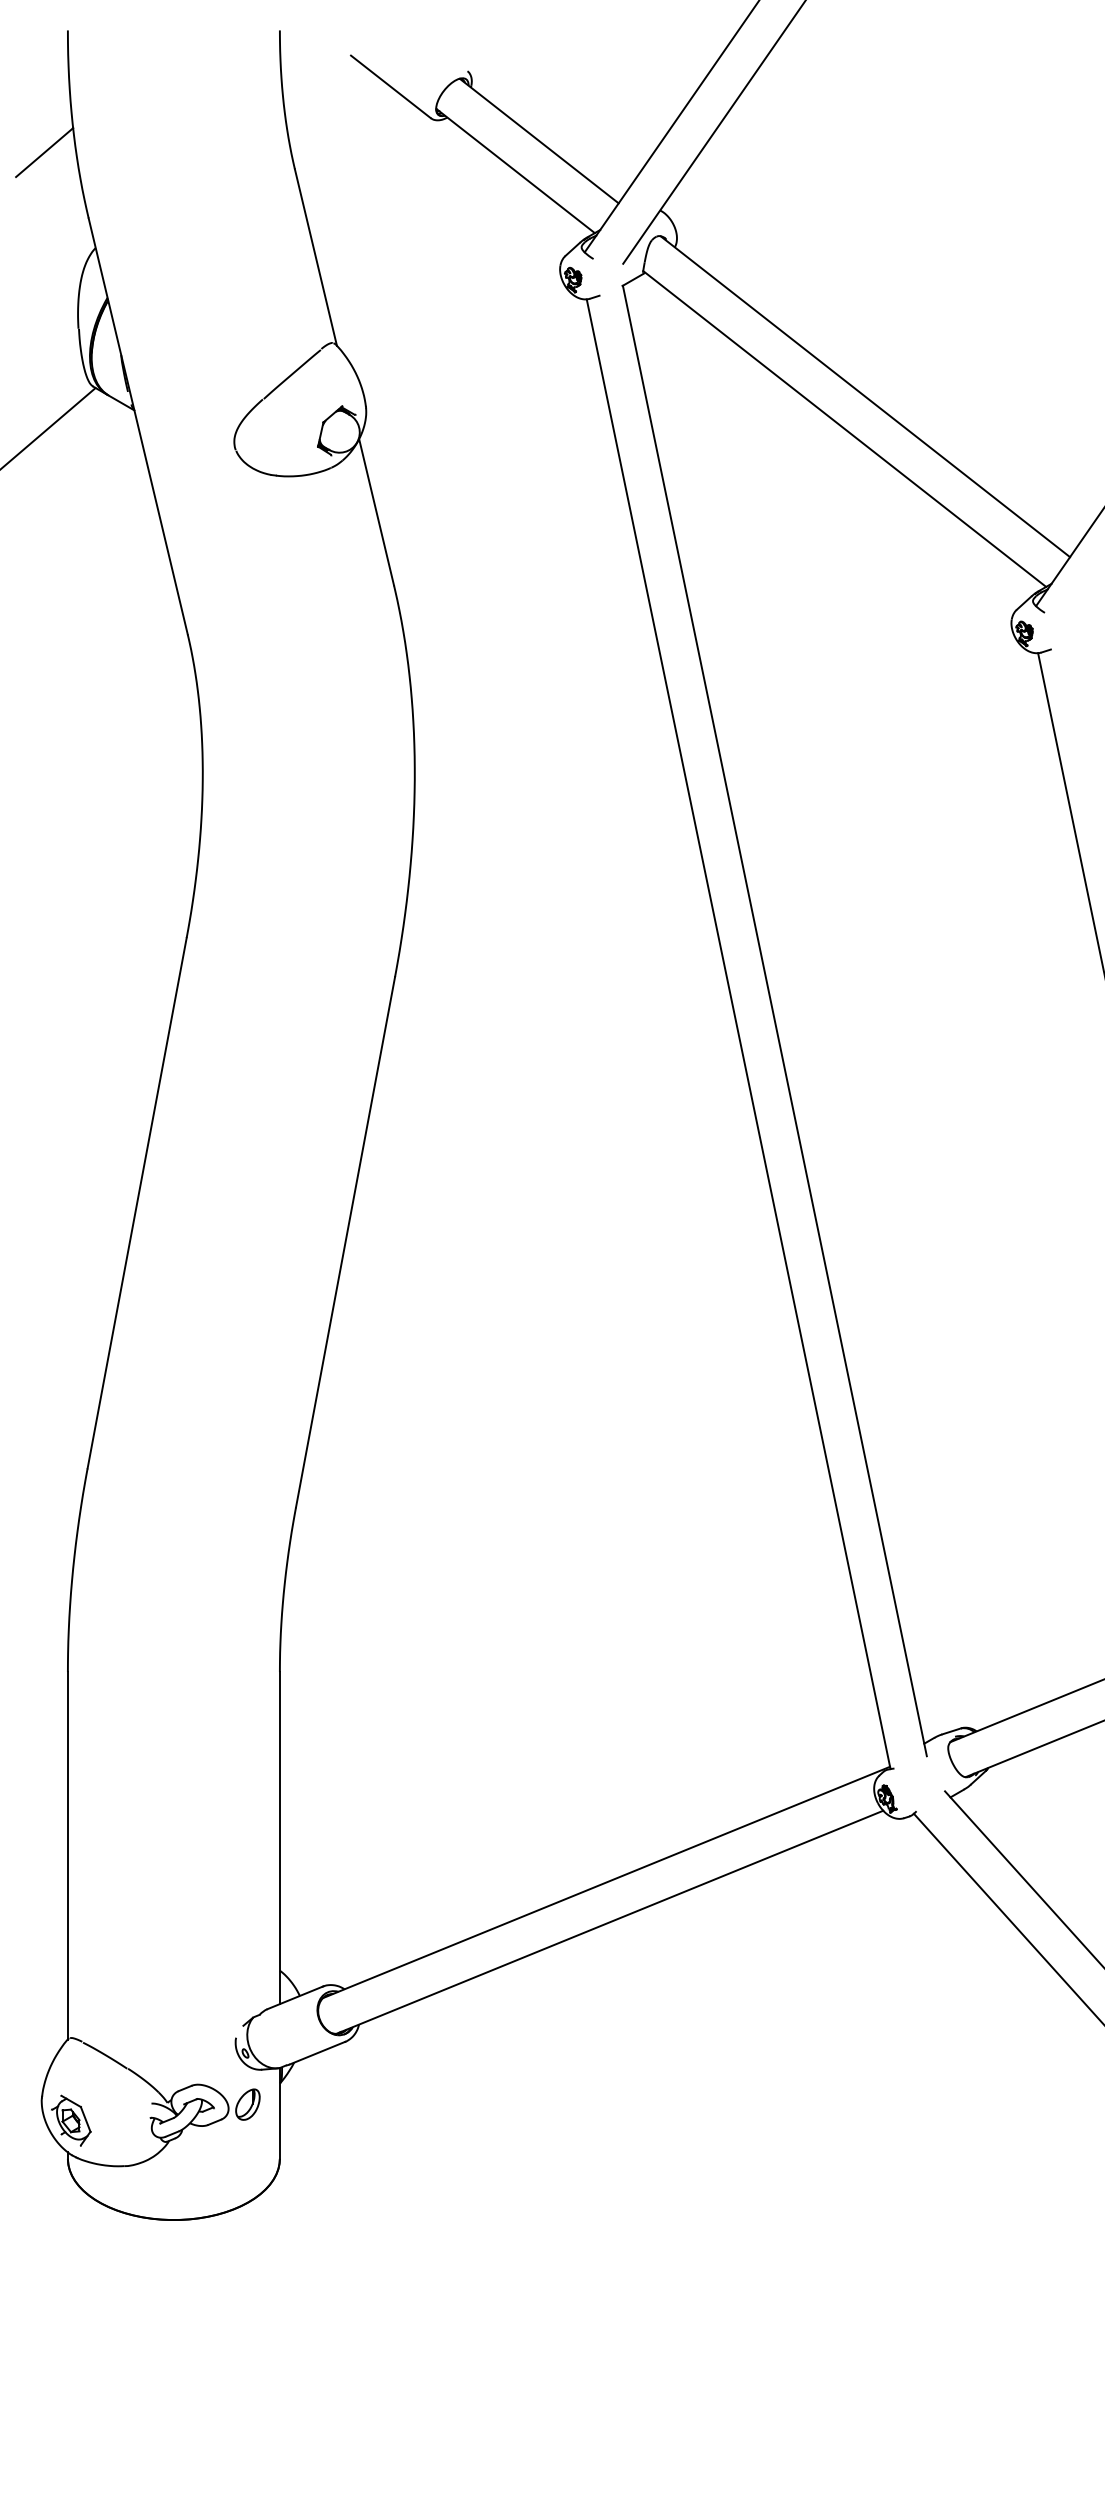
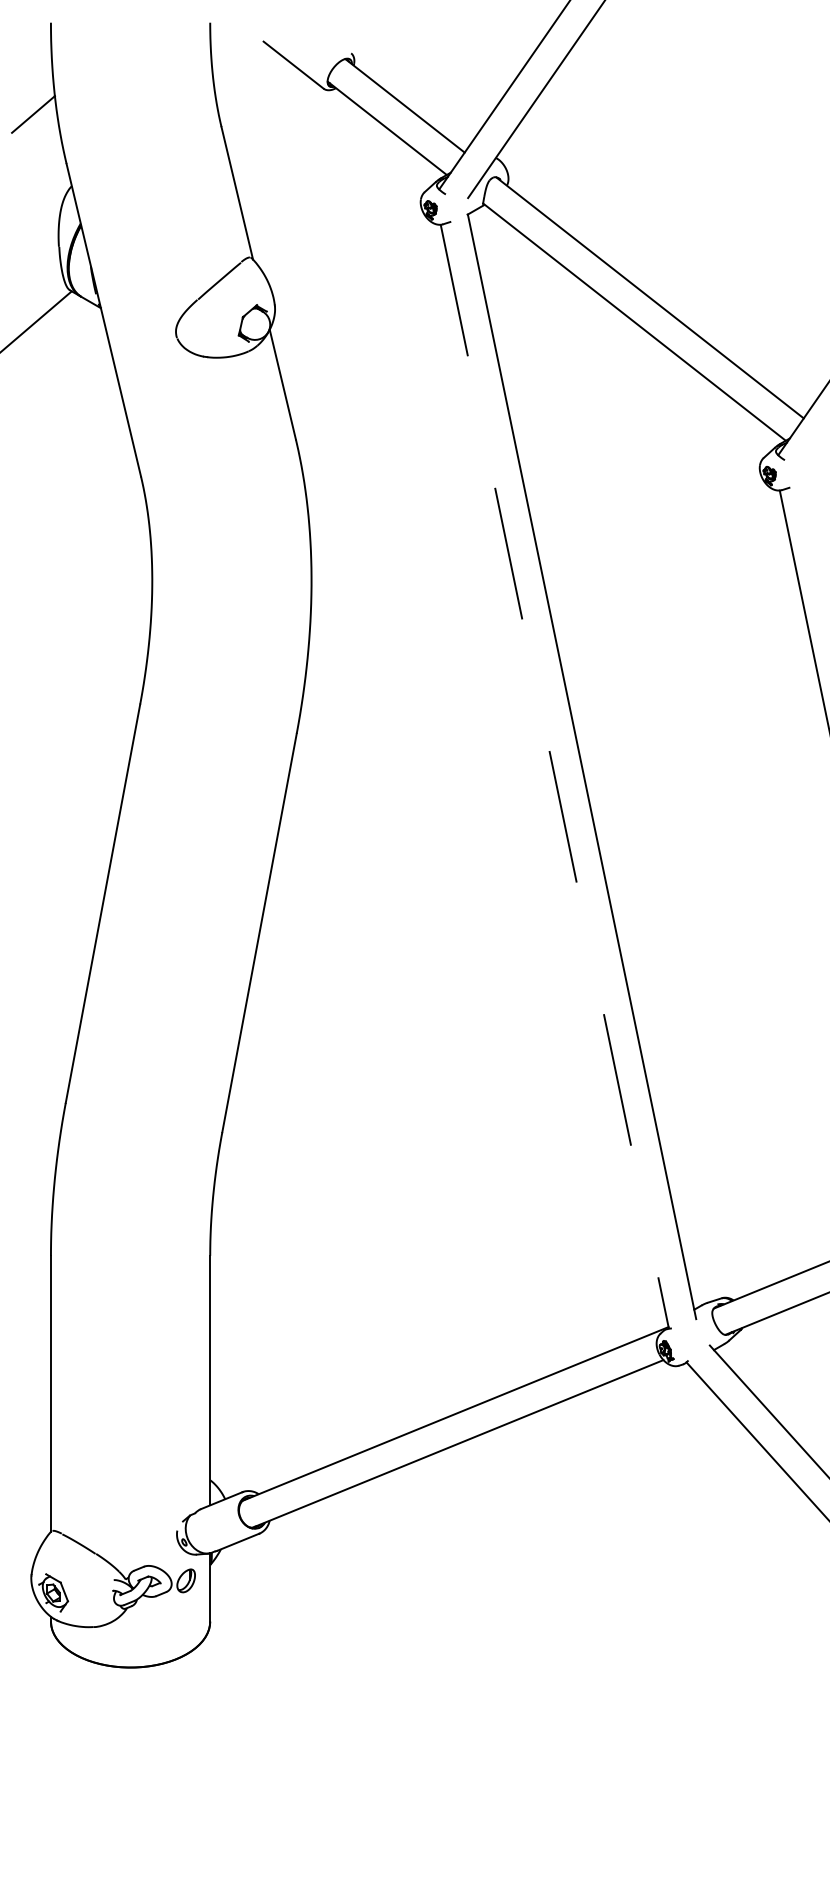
line: (738, 1034) -> (554, 776), solid -> dashed

